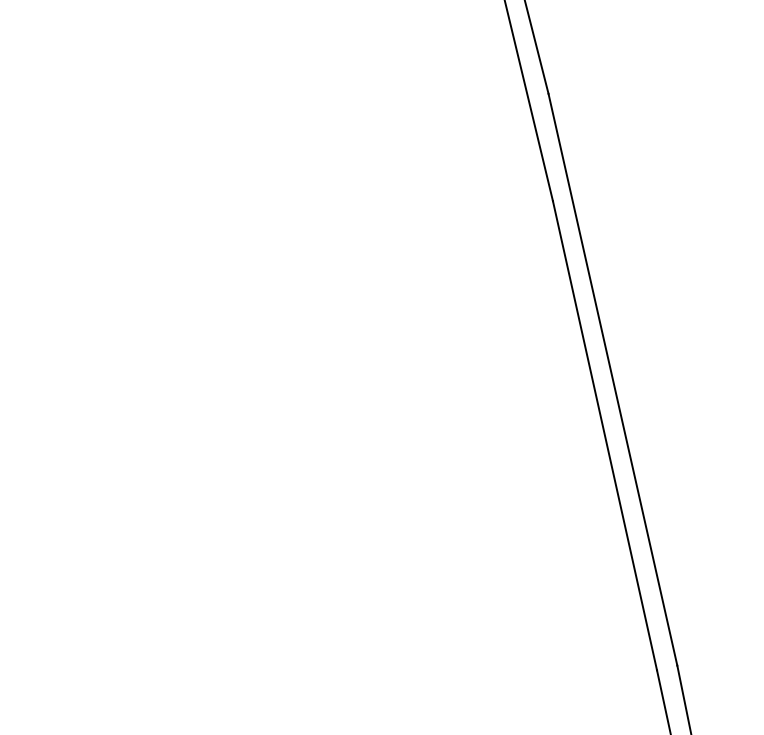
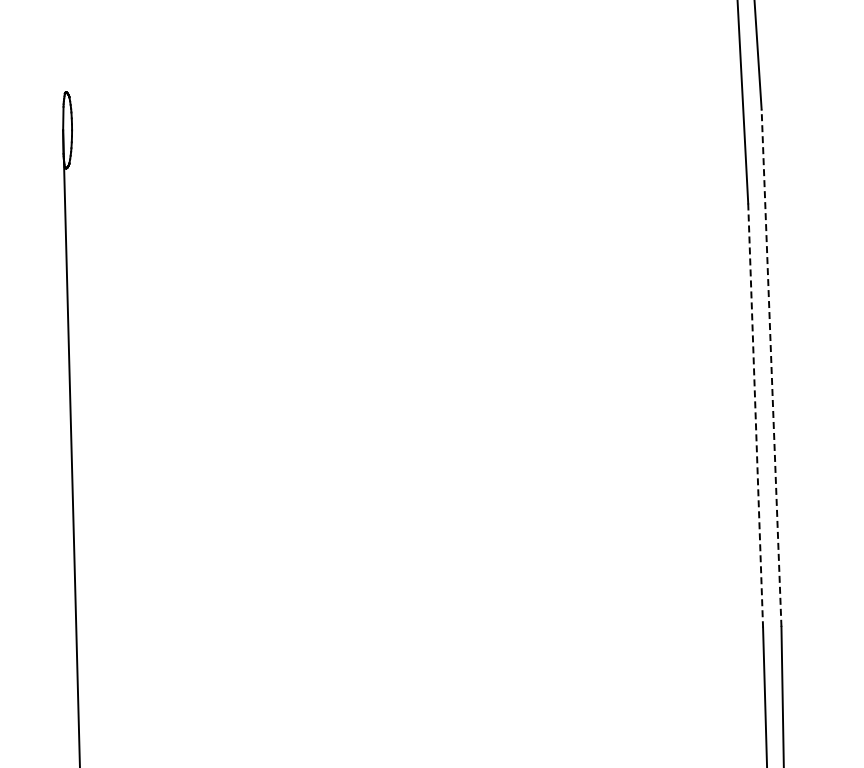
line: (612, 380) -> (771, 368), solid -> dashed
line: (605, 436) -> (755, 416), solid -> dashed

